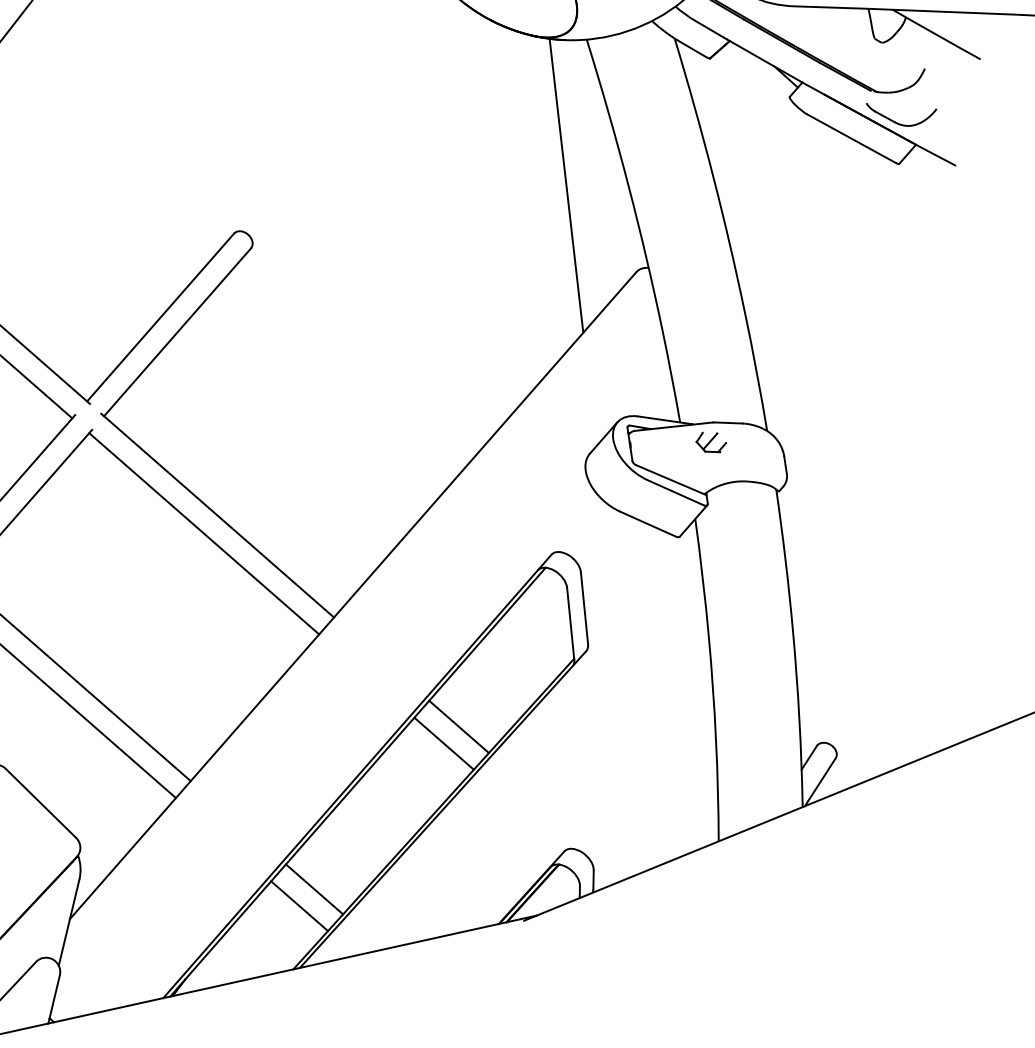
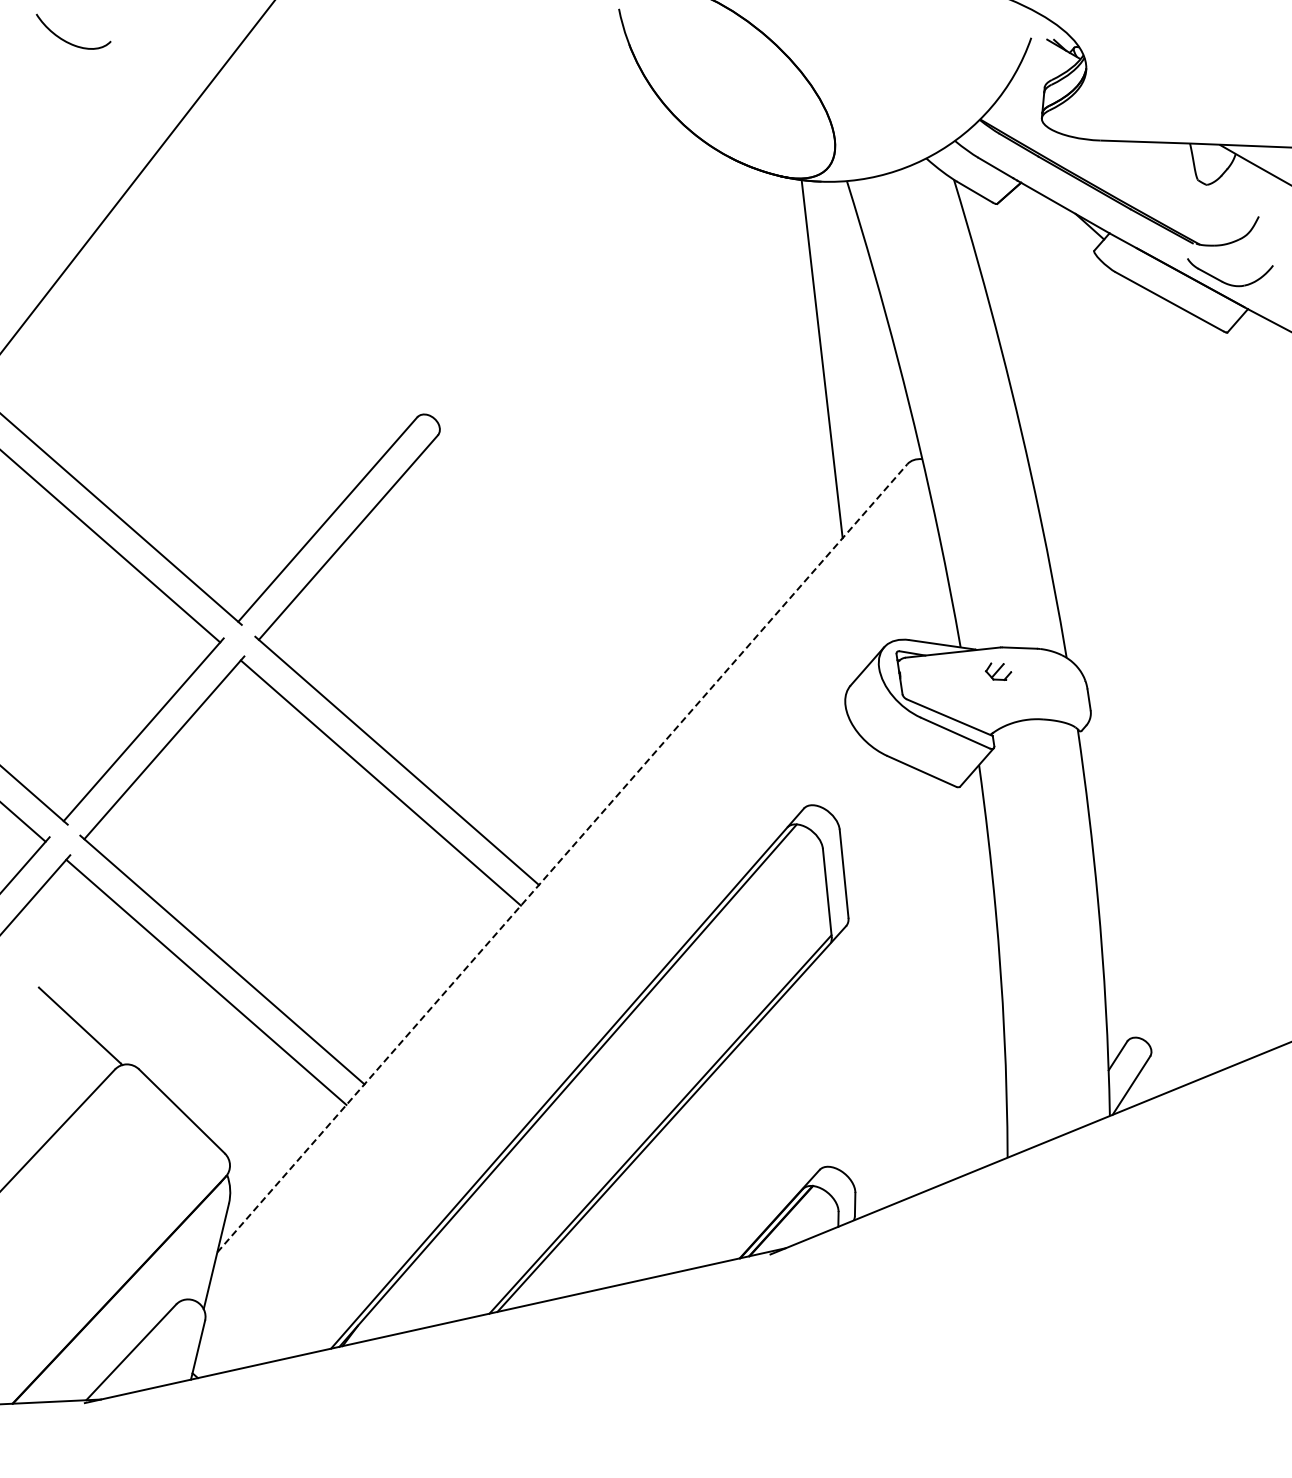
part: (711, 442) -> (998, 671), size x0.7
line: (353, 595) -> (562, 858), solid -> dashed
line: (458, 727) -> (690, 1018), removed
line: (443, 743) -> (672, 1038), removed
line: (314, 888) -> (515, 1215), removed
line: (299, 906) -> (496, 1236), removed

